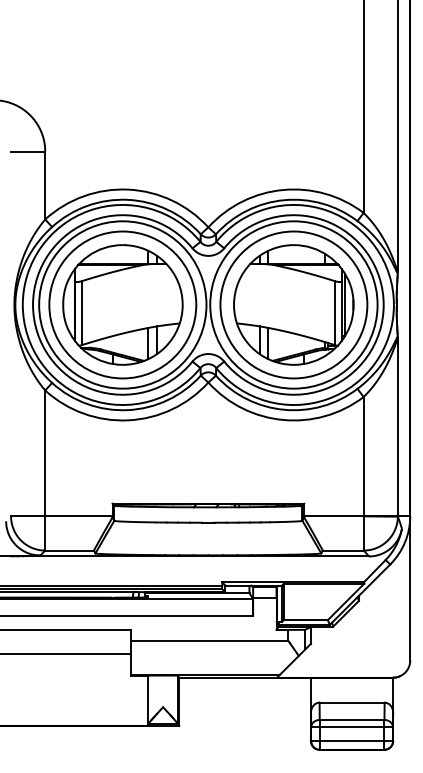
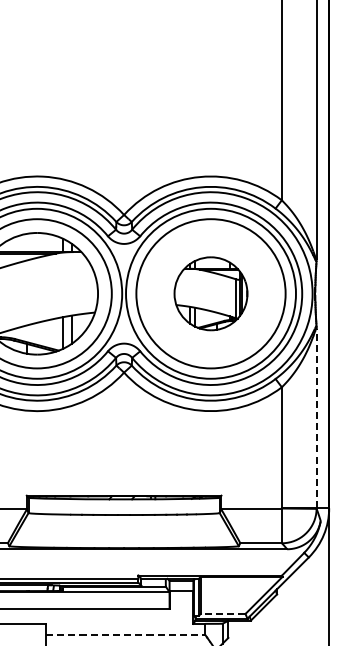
part: (293, 304) -> (210, 293), size x0.6
line: (397, 427) -> (316, 418), solid -> dashed
line: (305, 620) -> (222, 614), solid -> dashed
line: (210, 640) -> (126, 634), solid -> dashed

